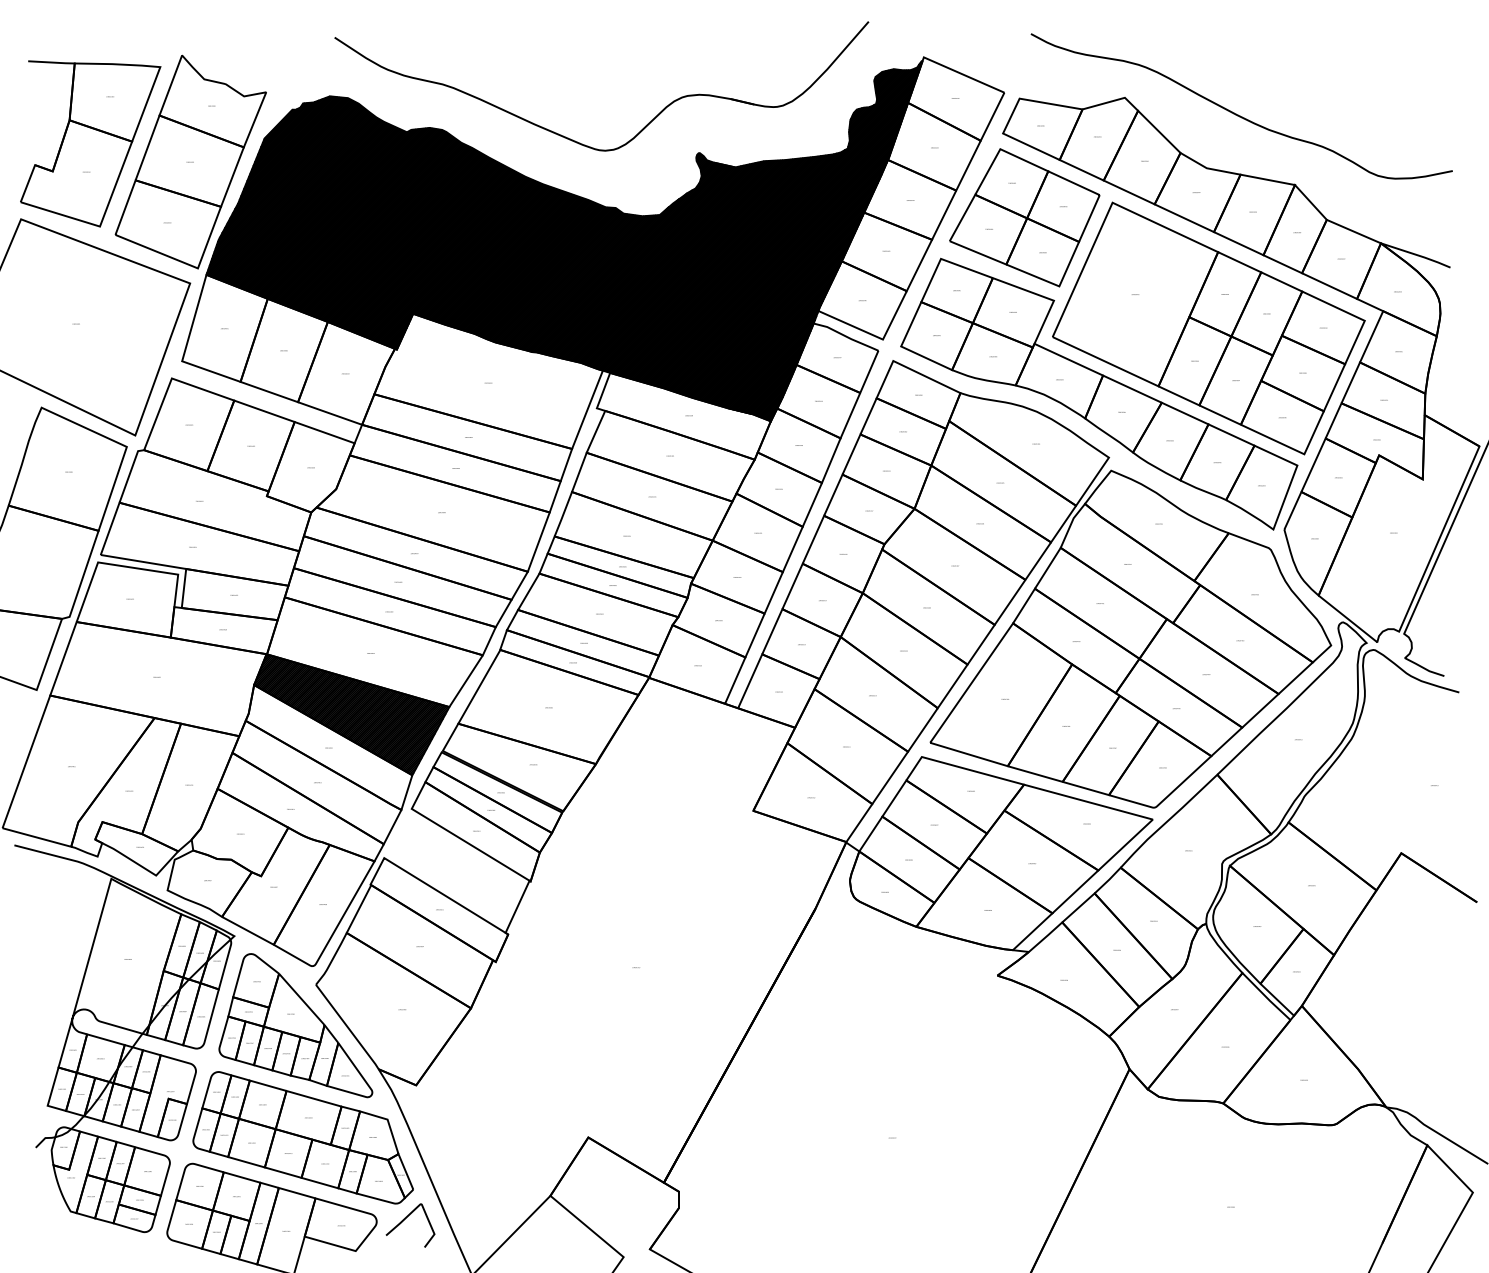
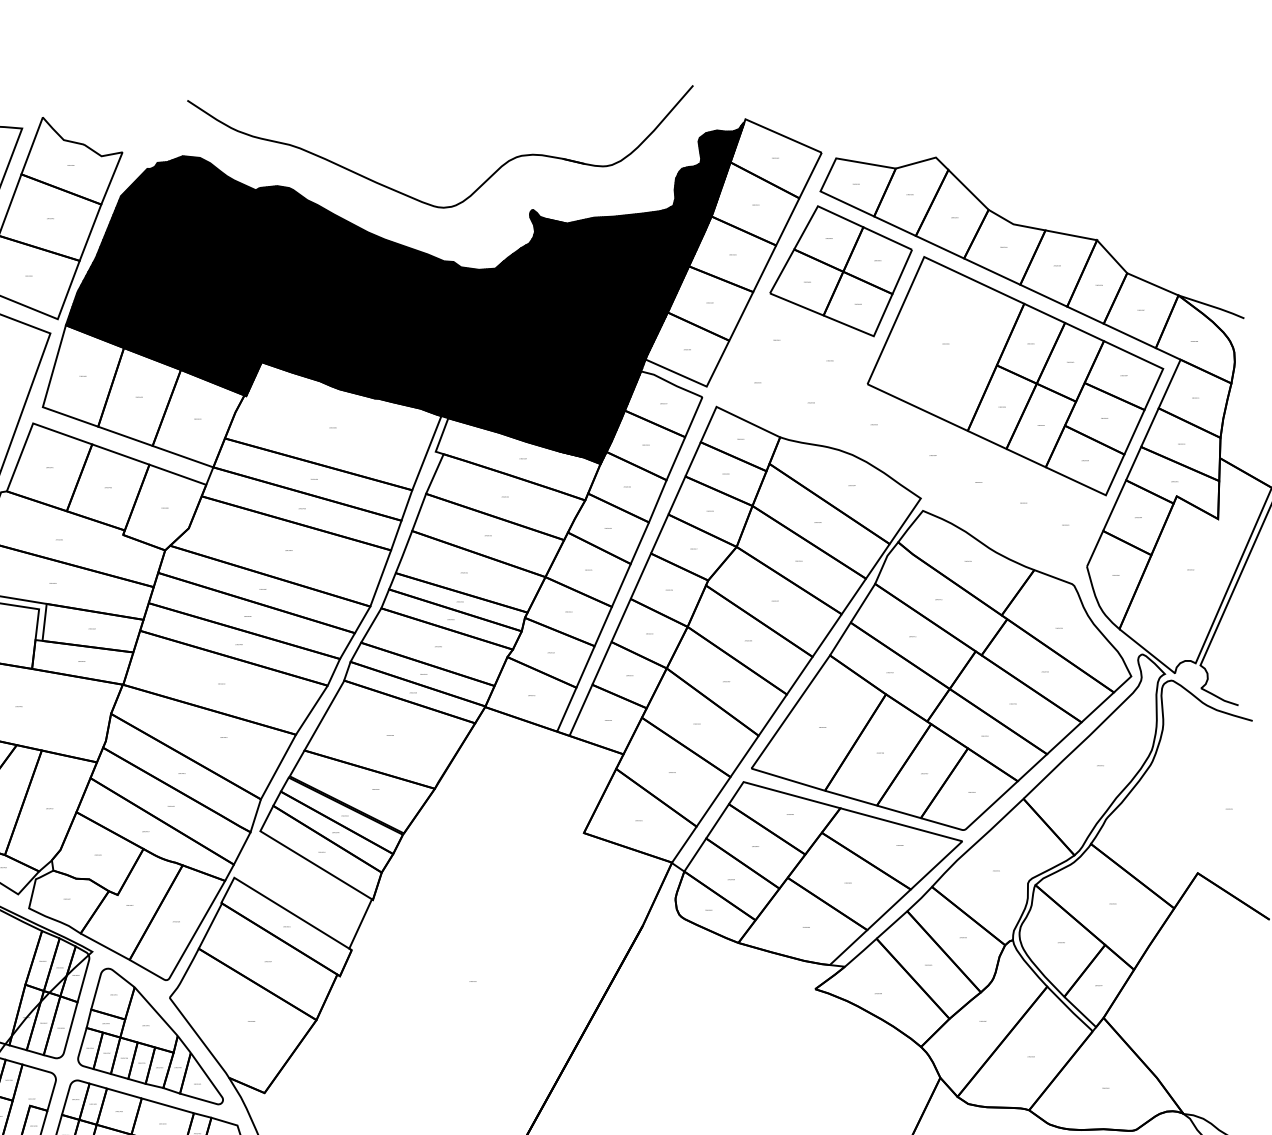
curve: (1238, 114) -> (1043, 173), removed
part: (1099, 393) -> (911, 437), removed
hatch: (351, 714) -> (203, 741), removed

